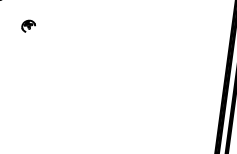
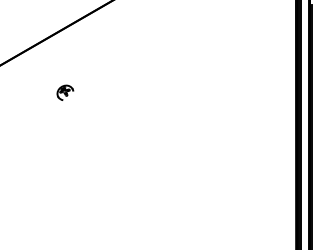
part: (28, 26) -> (65, 92), moved

